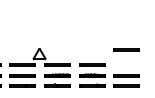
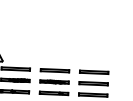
line: (126, 49) -> (93, 71), moved

